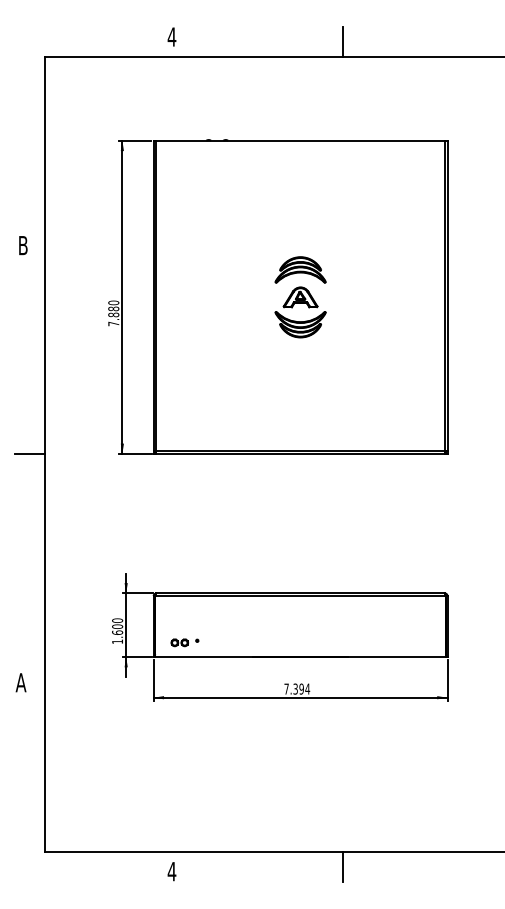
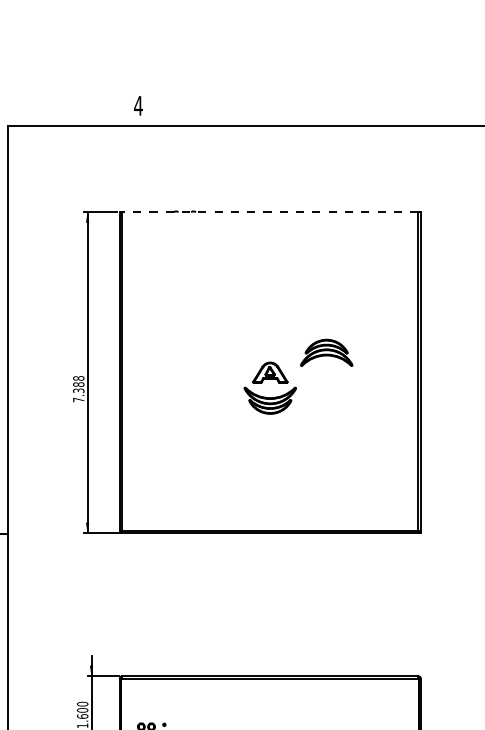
line: (342, 42) -> (313, 111), removed
line: (300, 140) -> (270, 211), solid -> dashed
part: (300, 269) -> (326, 352), moved
text: (113, 308) -> (78, 384), 7.880 -> 7.388

